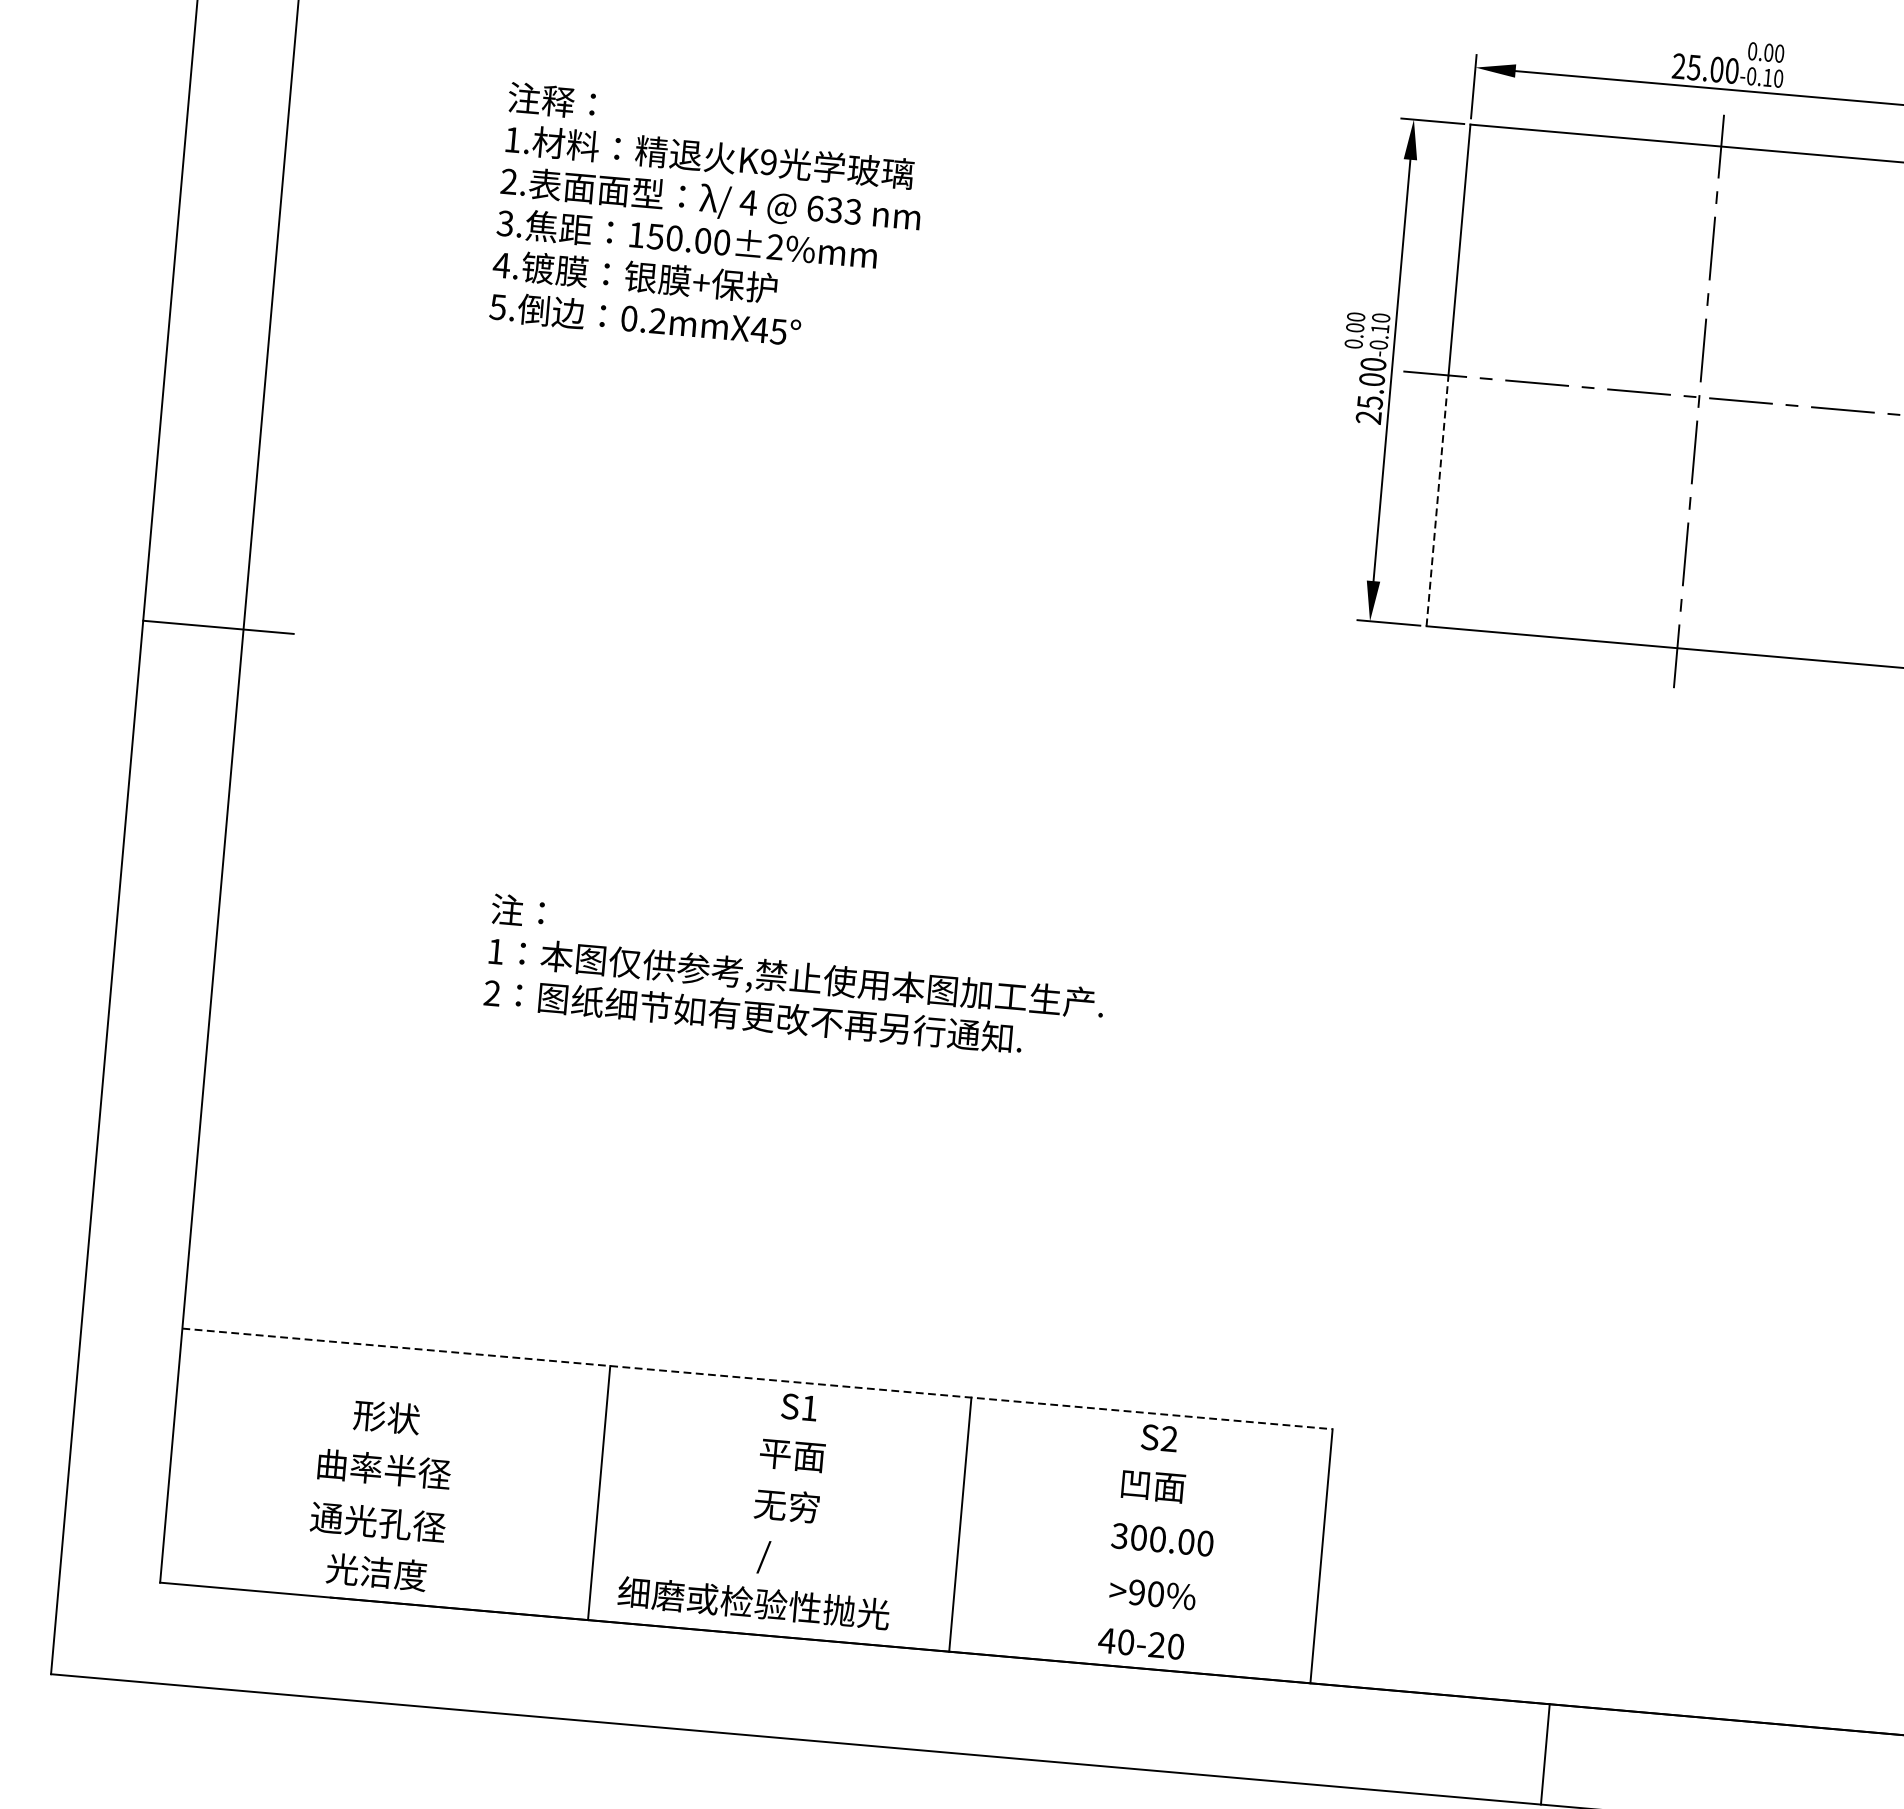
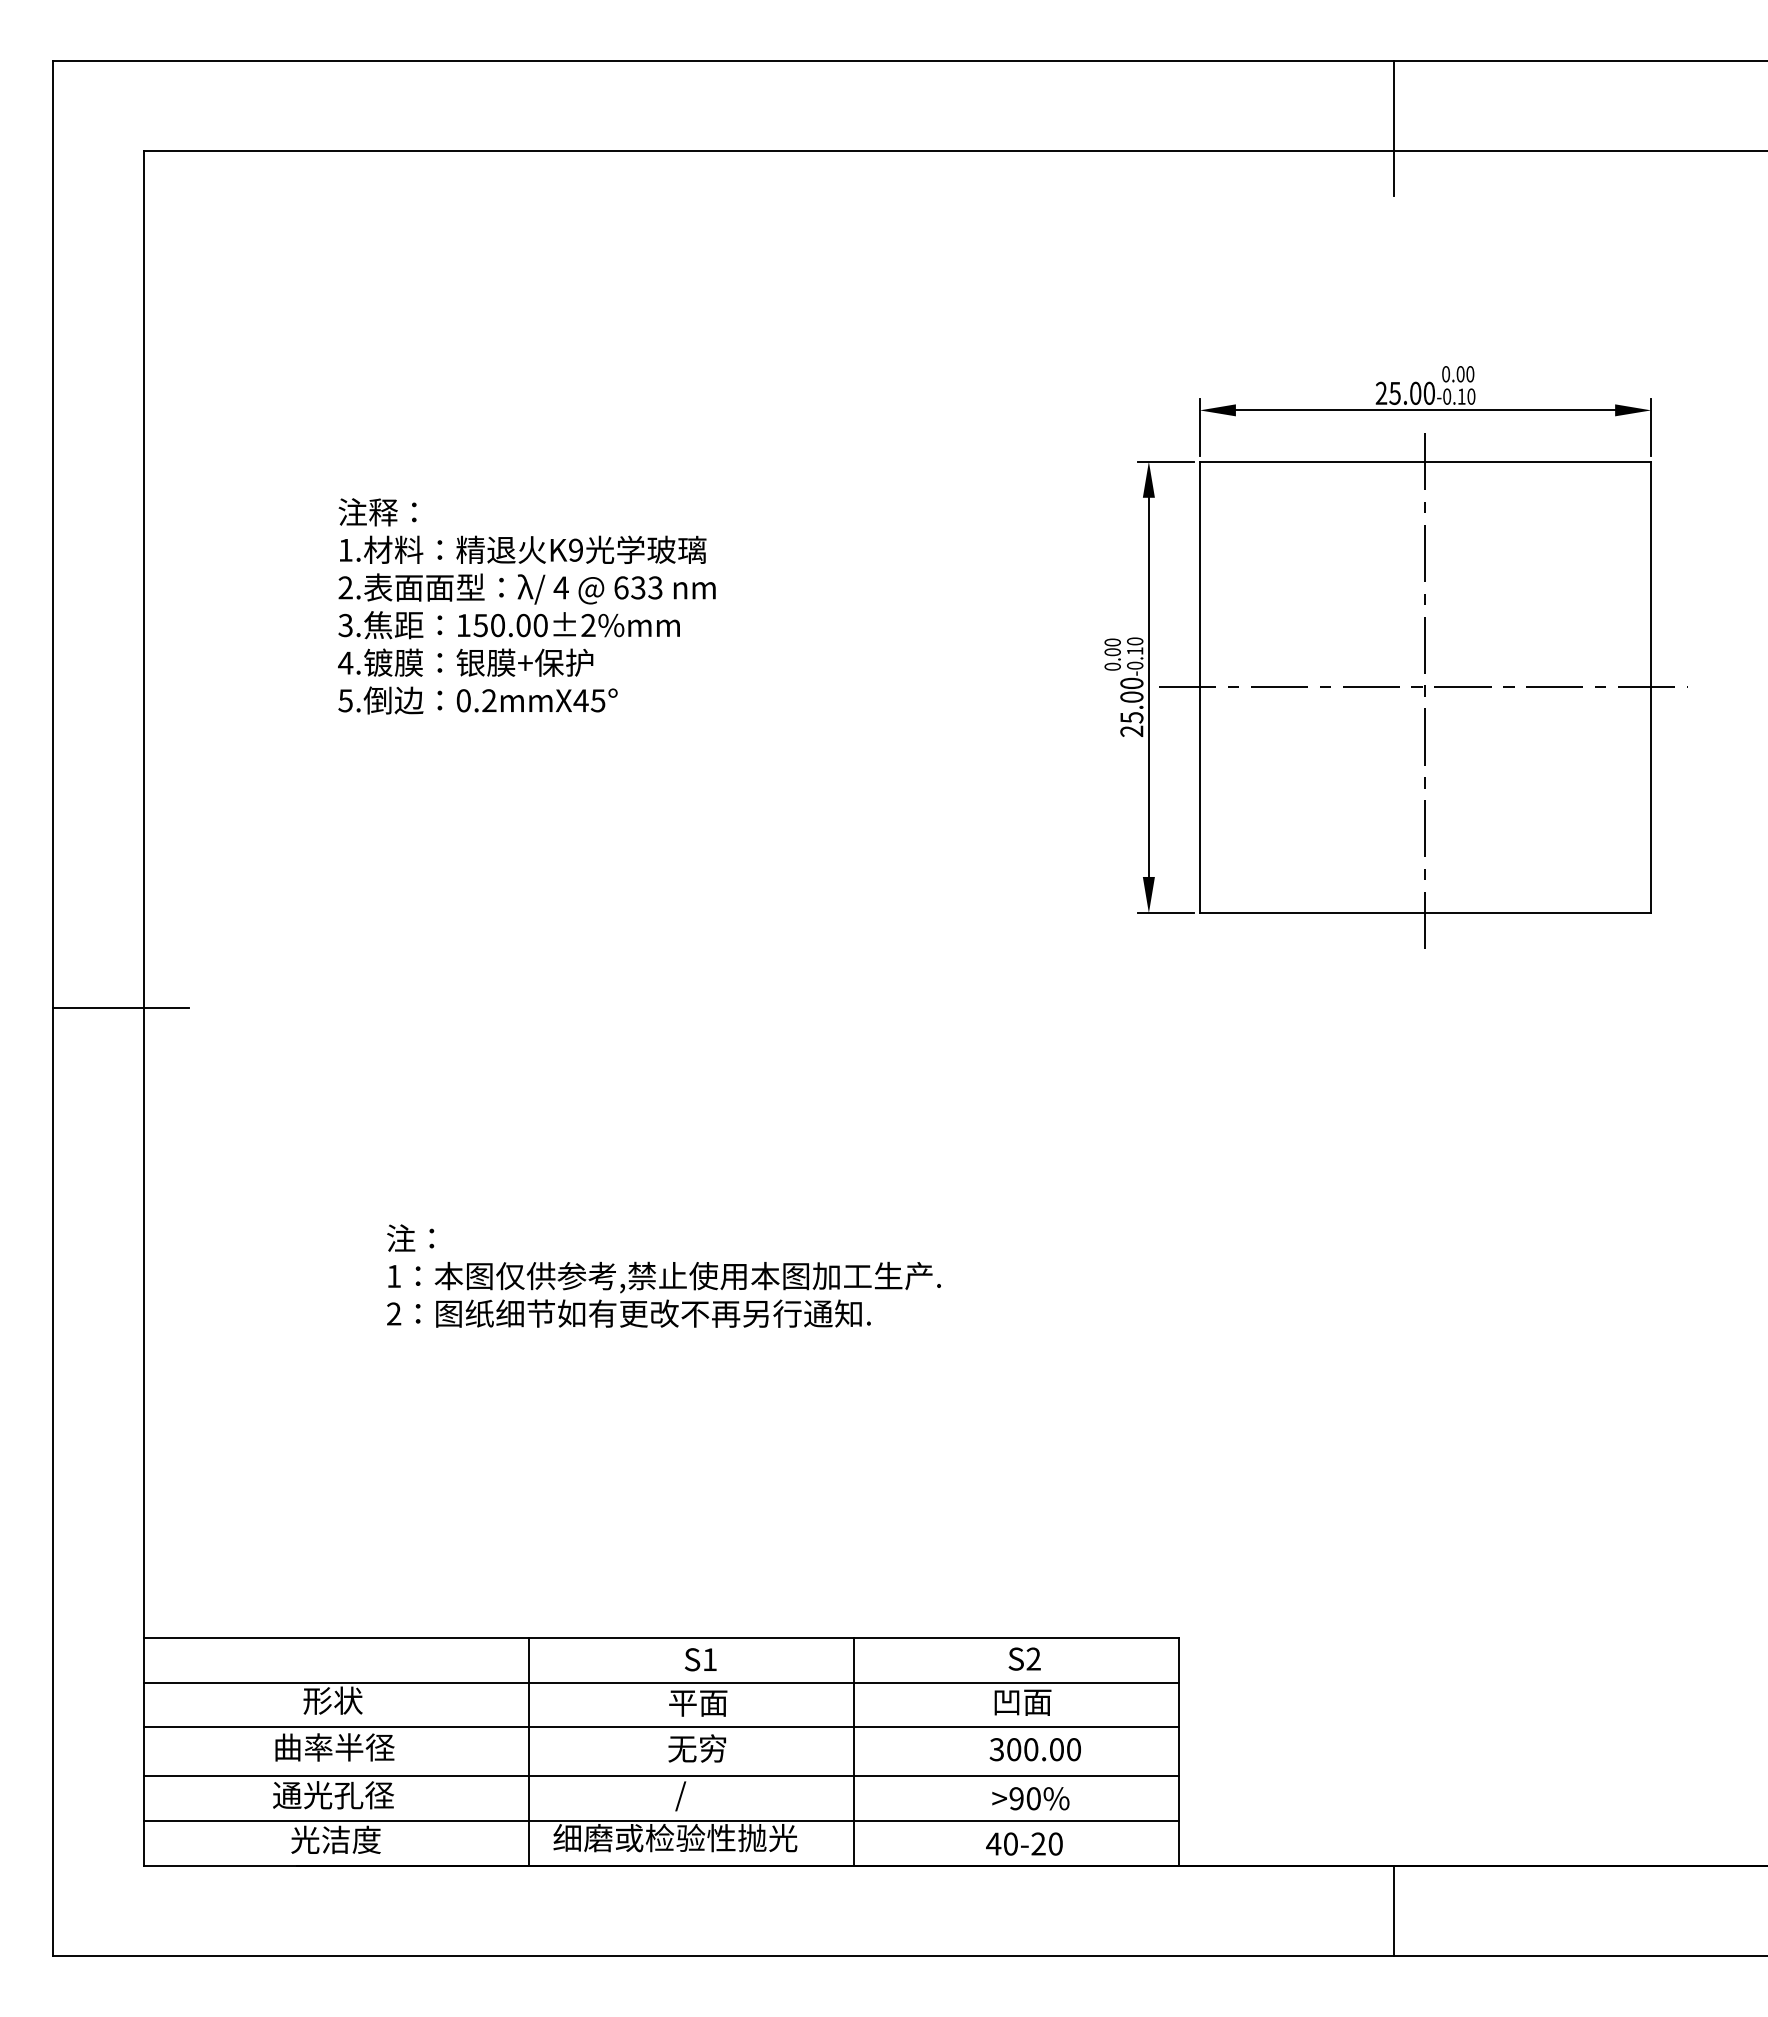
line: (1437, 501) -> (1199, 800), dashed -> solid
line: (757, 1378) -> (661, 1637), dashed -> solid
line: (752, 1428) -> (660, 1682), added
line: (748, 1478) -> (660, 1727), added
line: (743, 1532) -> (660, 1775), added
line: (738, 1583) -> (660, 1821), added

